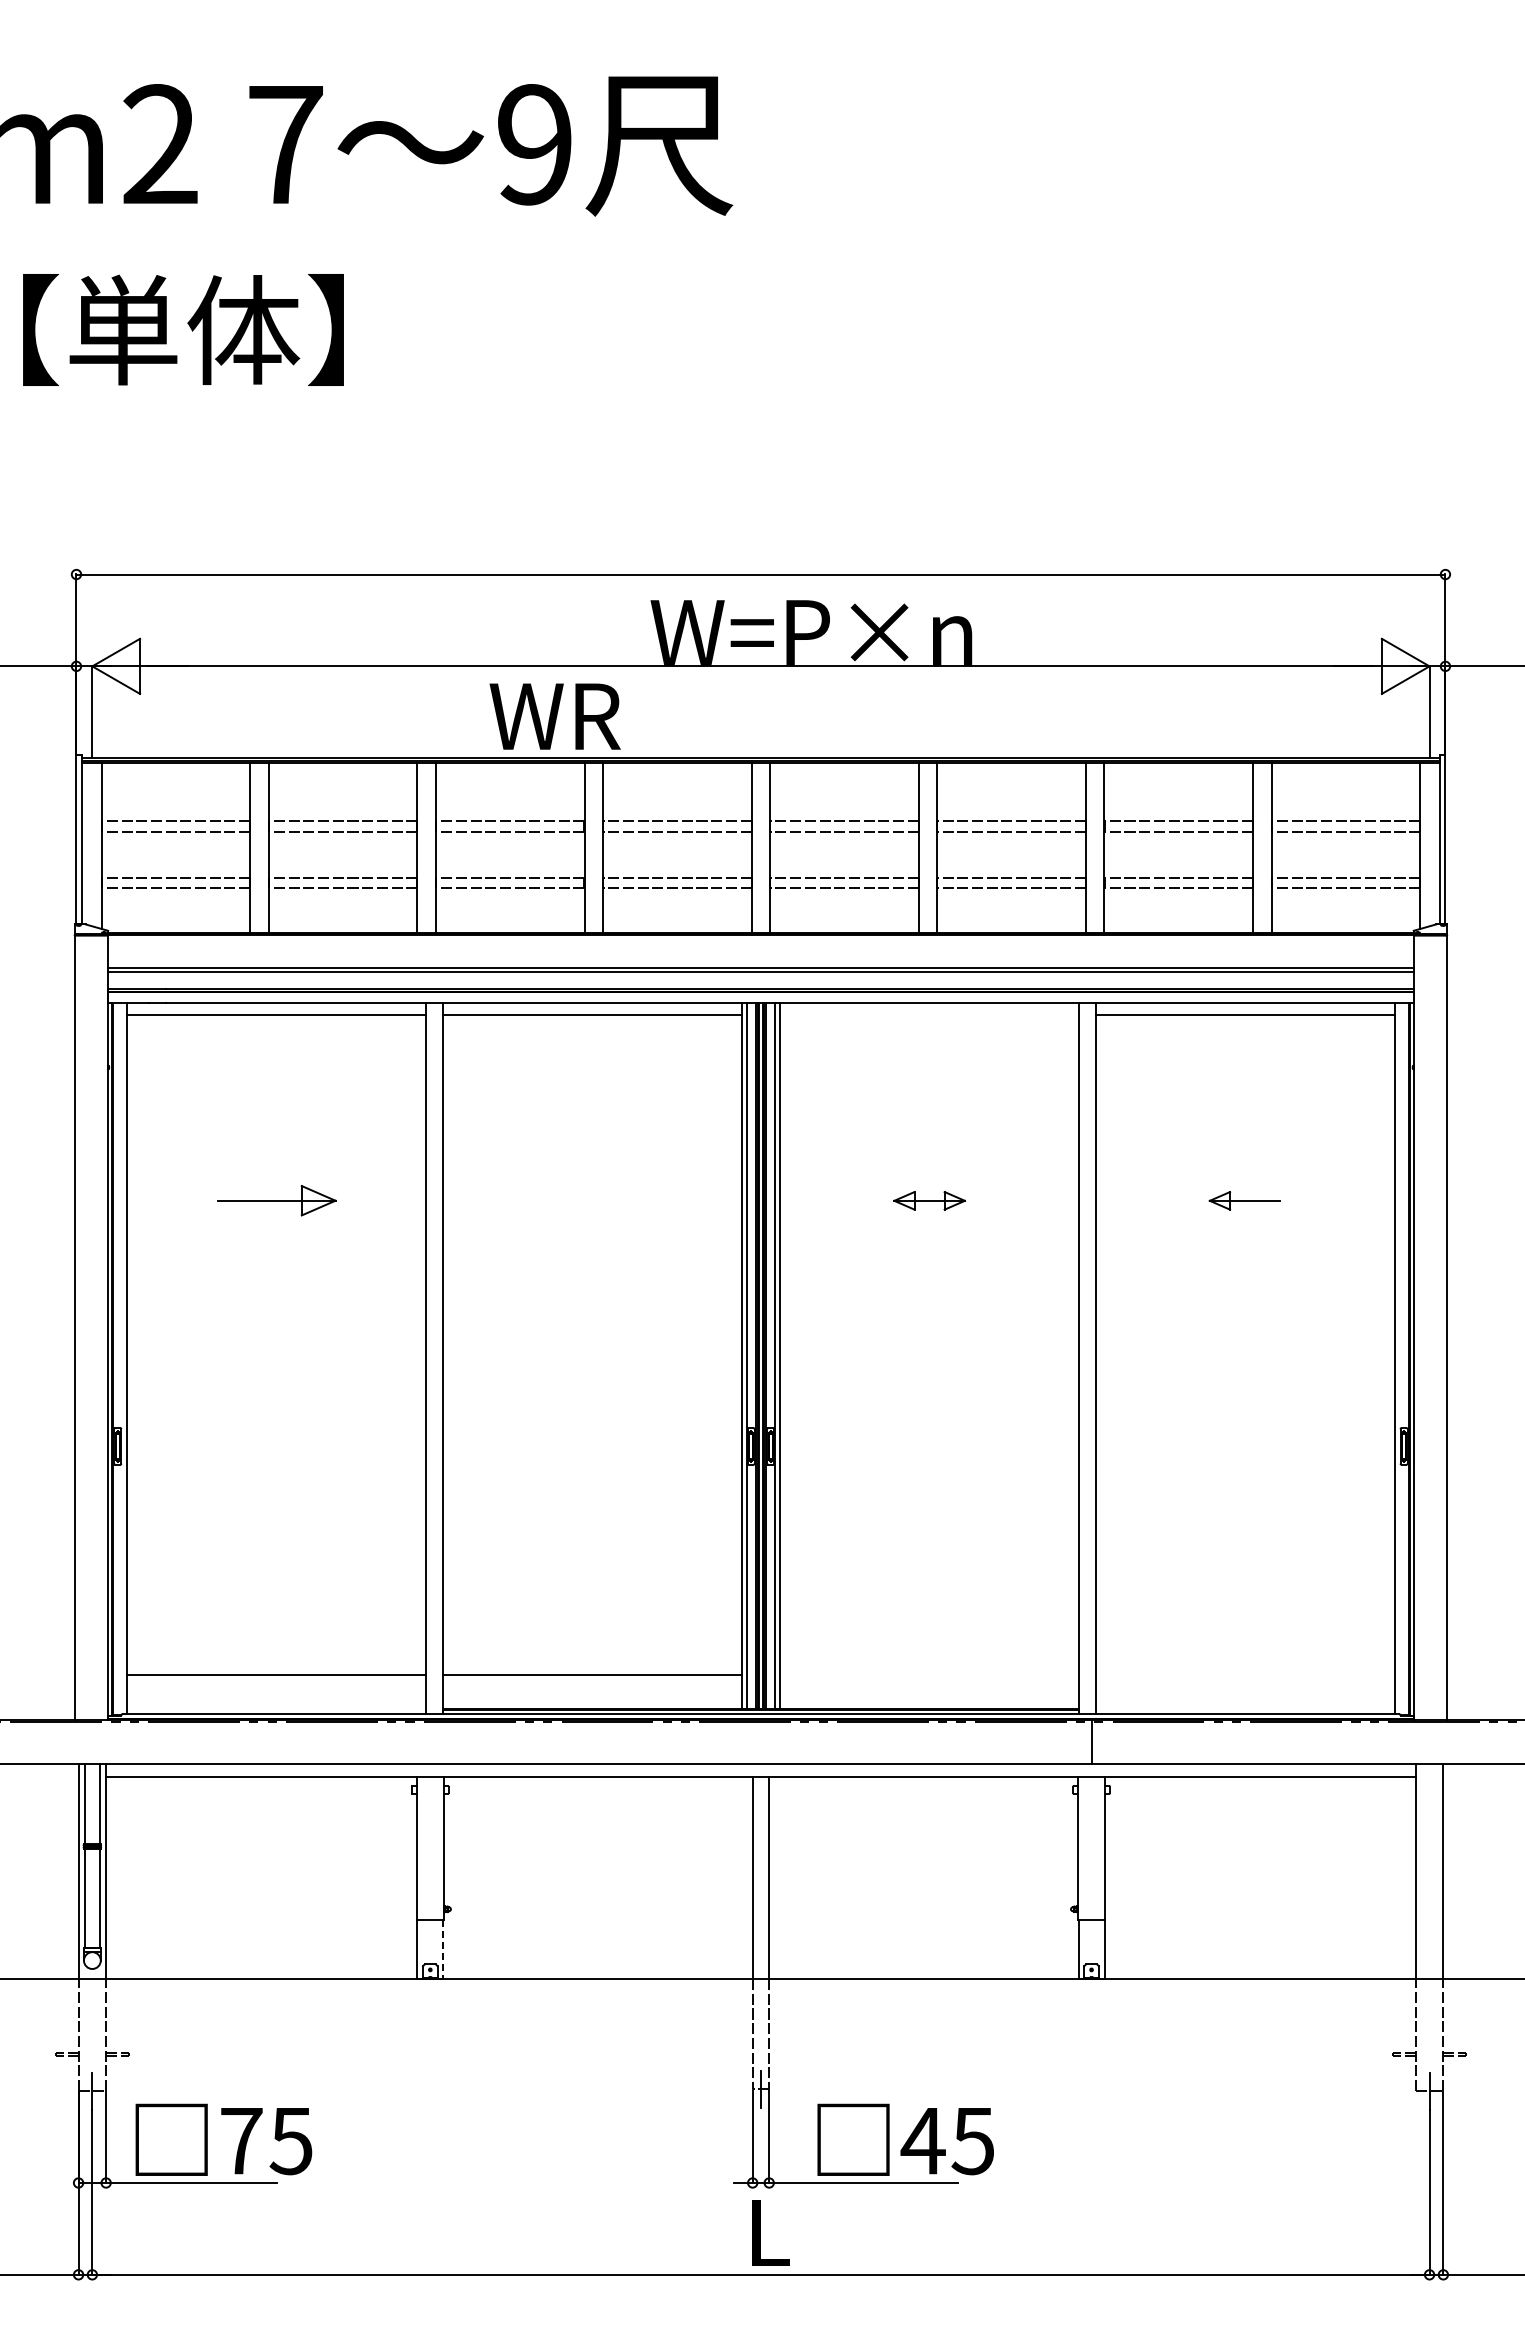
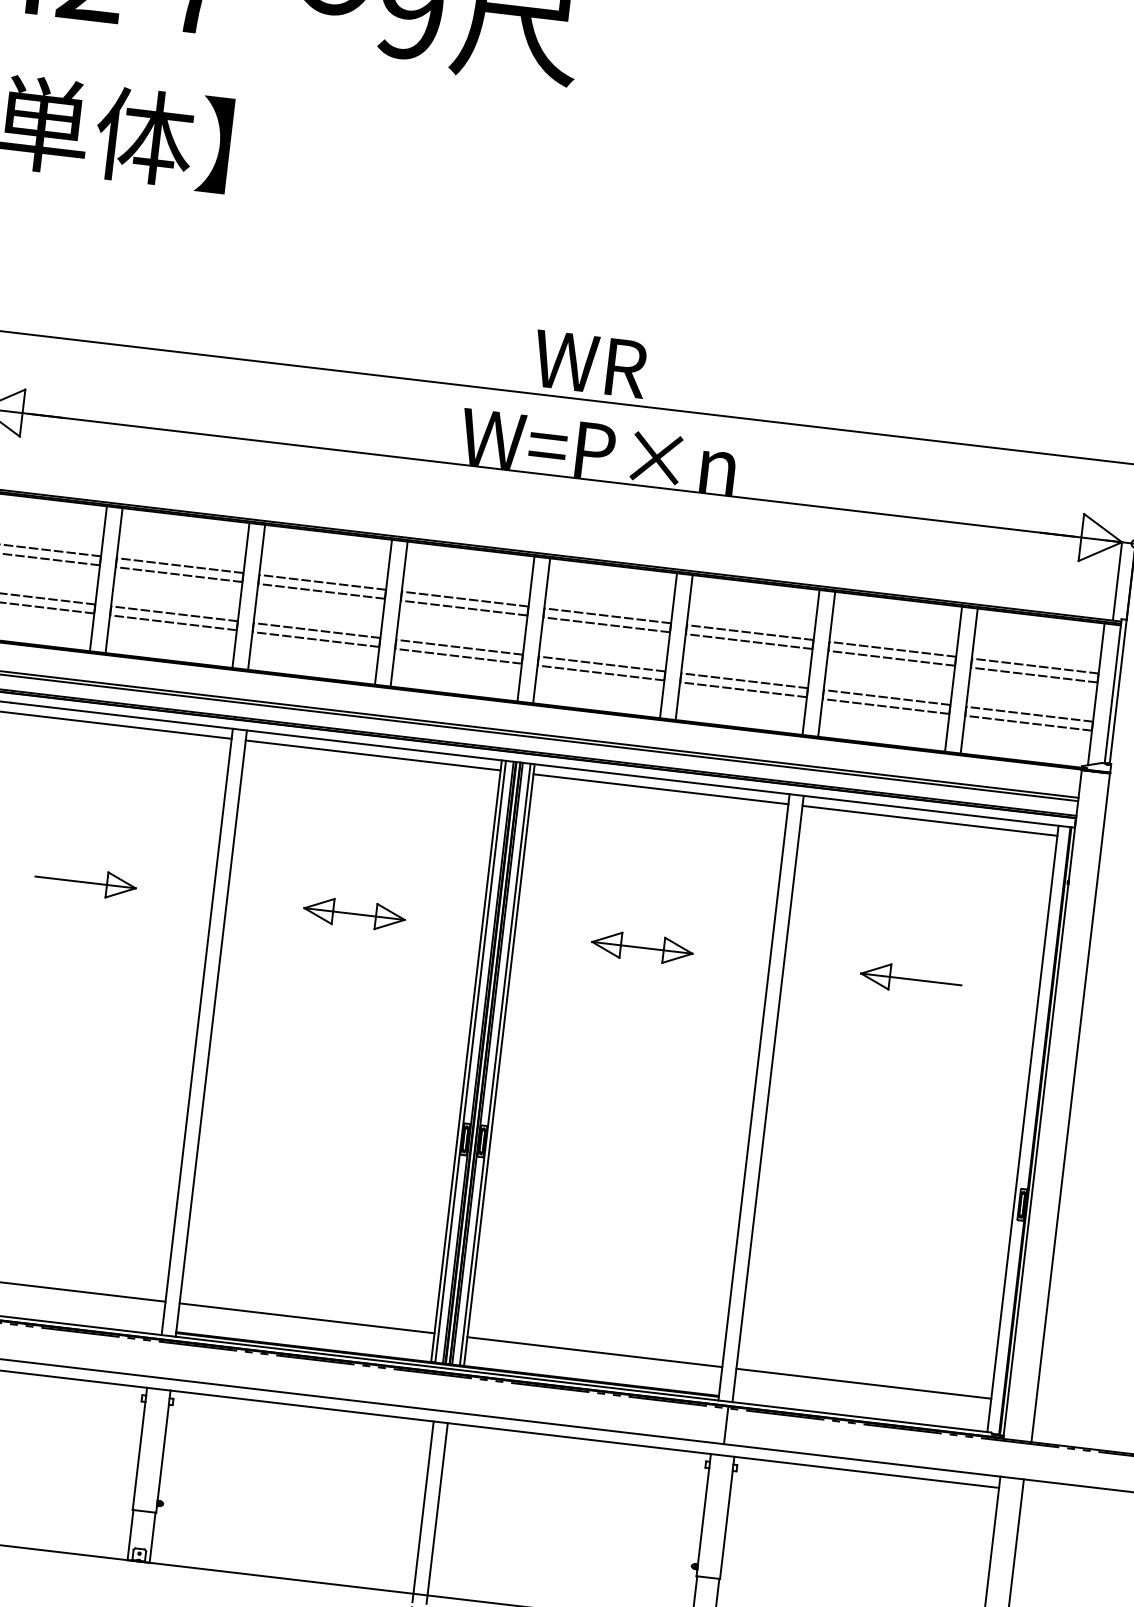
text: (554, 716) -> (589, 364), moved
line: (929, 1014) -> (660, 789), added
part: (591, 1200) -> (354, 913), added
part: (929, 1200) -> (642, 947), size x1.67
part: (1244, 1200) -> (910, 979), size x1.67
line: (929, 1674) -> (594, 1351), added
line: (1244, 1674) -> (863, 1383), added
line: (443, 1950) -> (152, 1538), dashed -> solid

